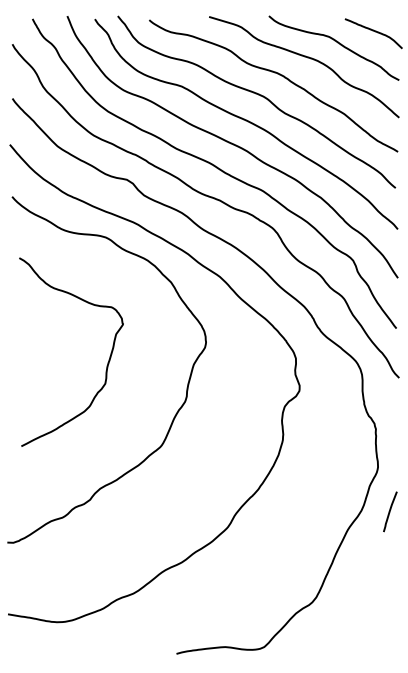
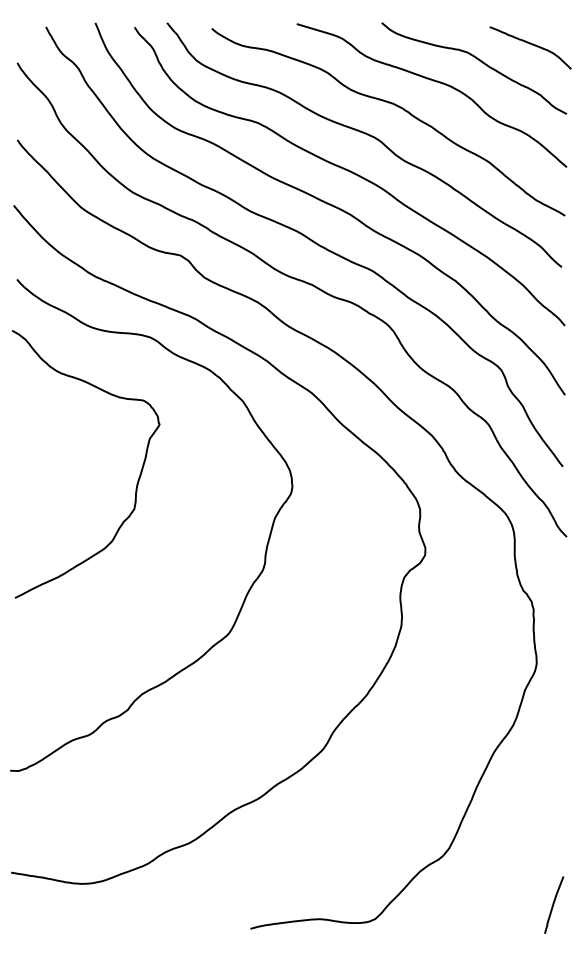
curve: (107, 363) -> (137, 480), moved
curve: (390, 511) -> (554, 904), moved

